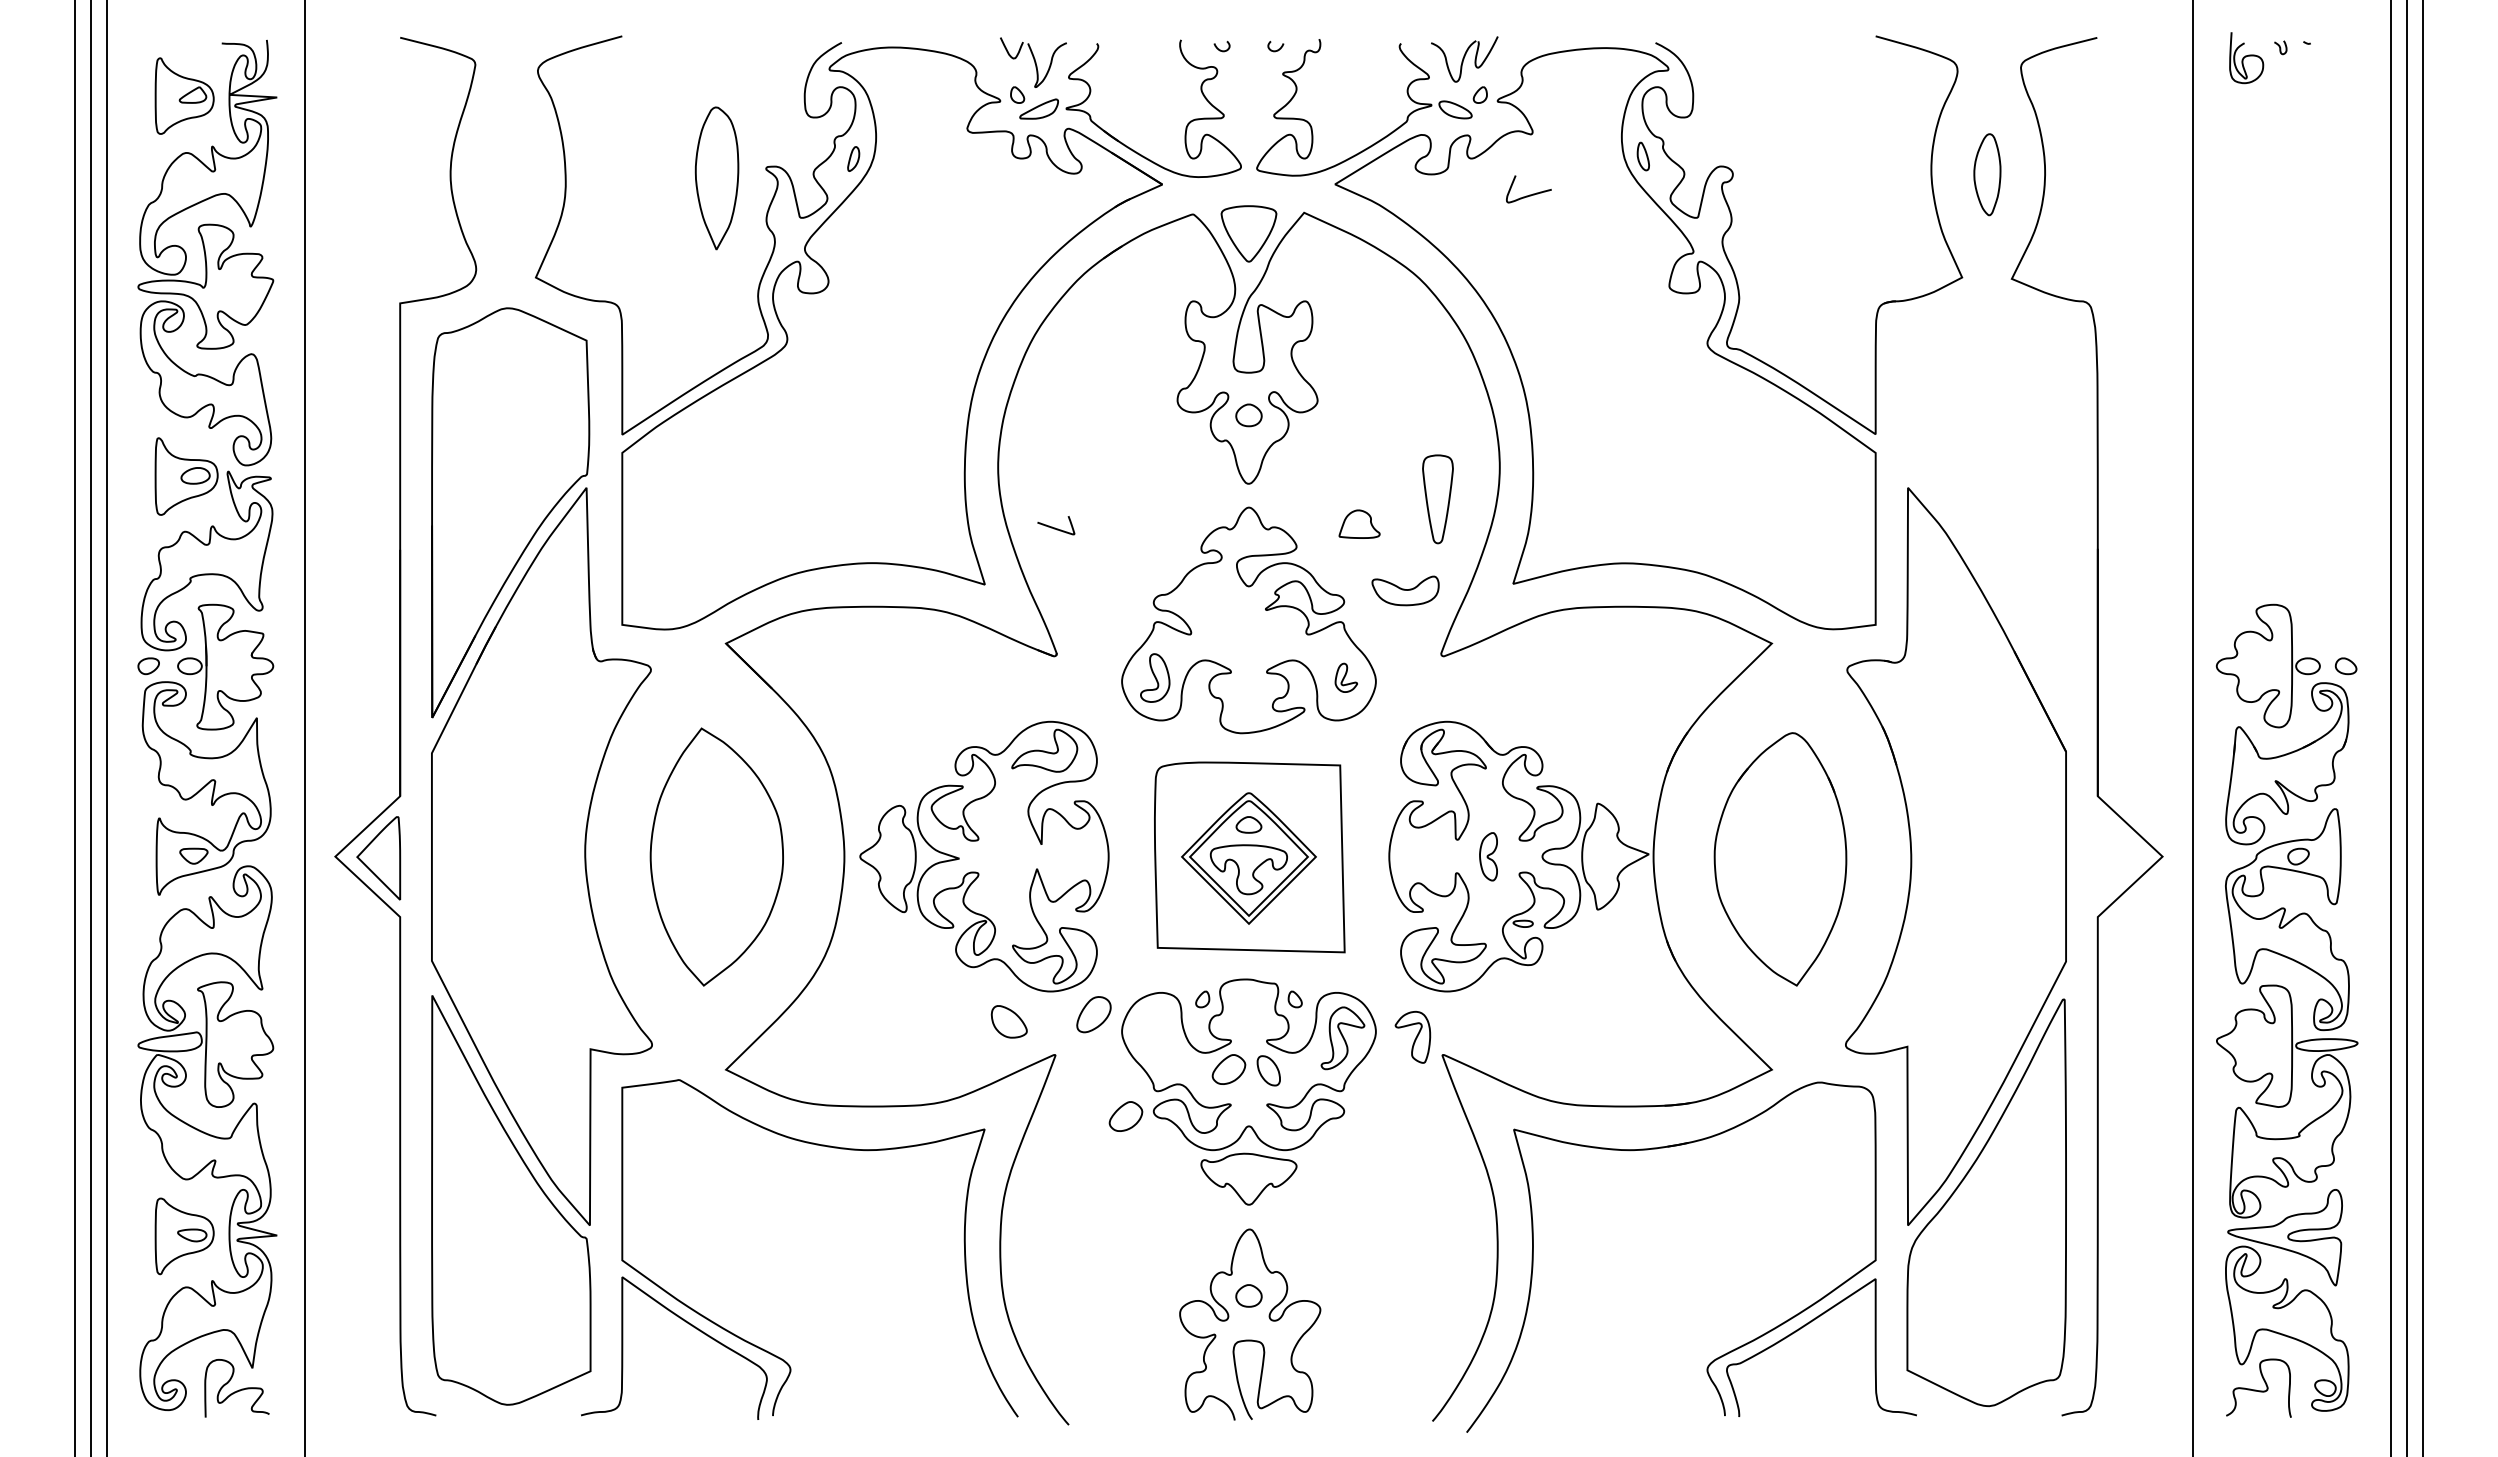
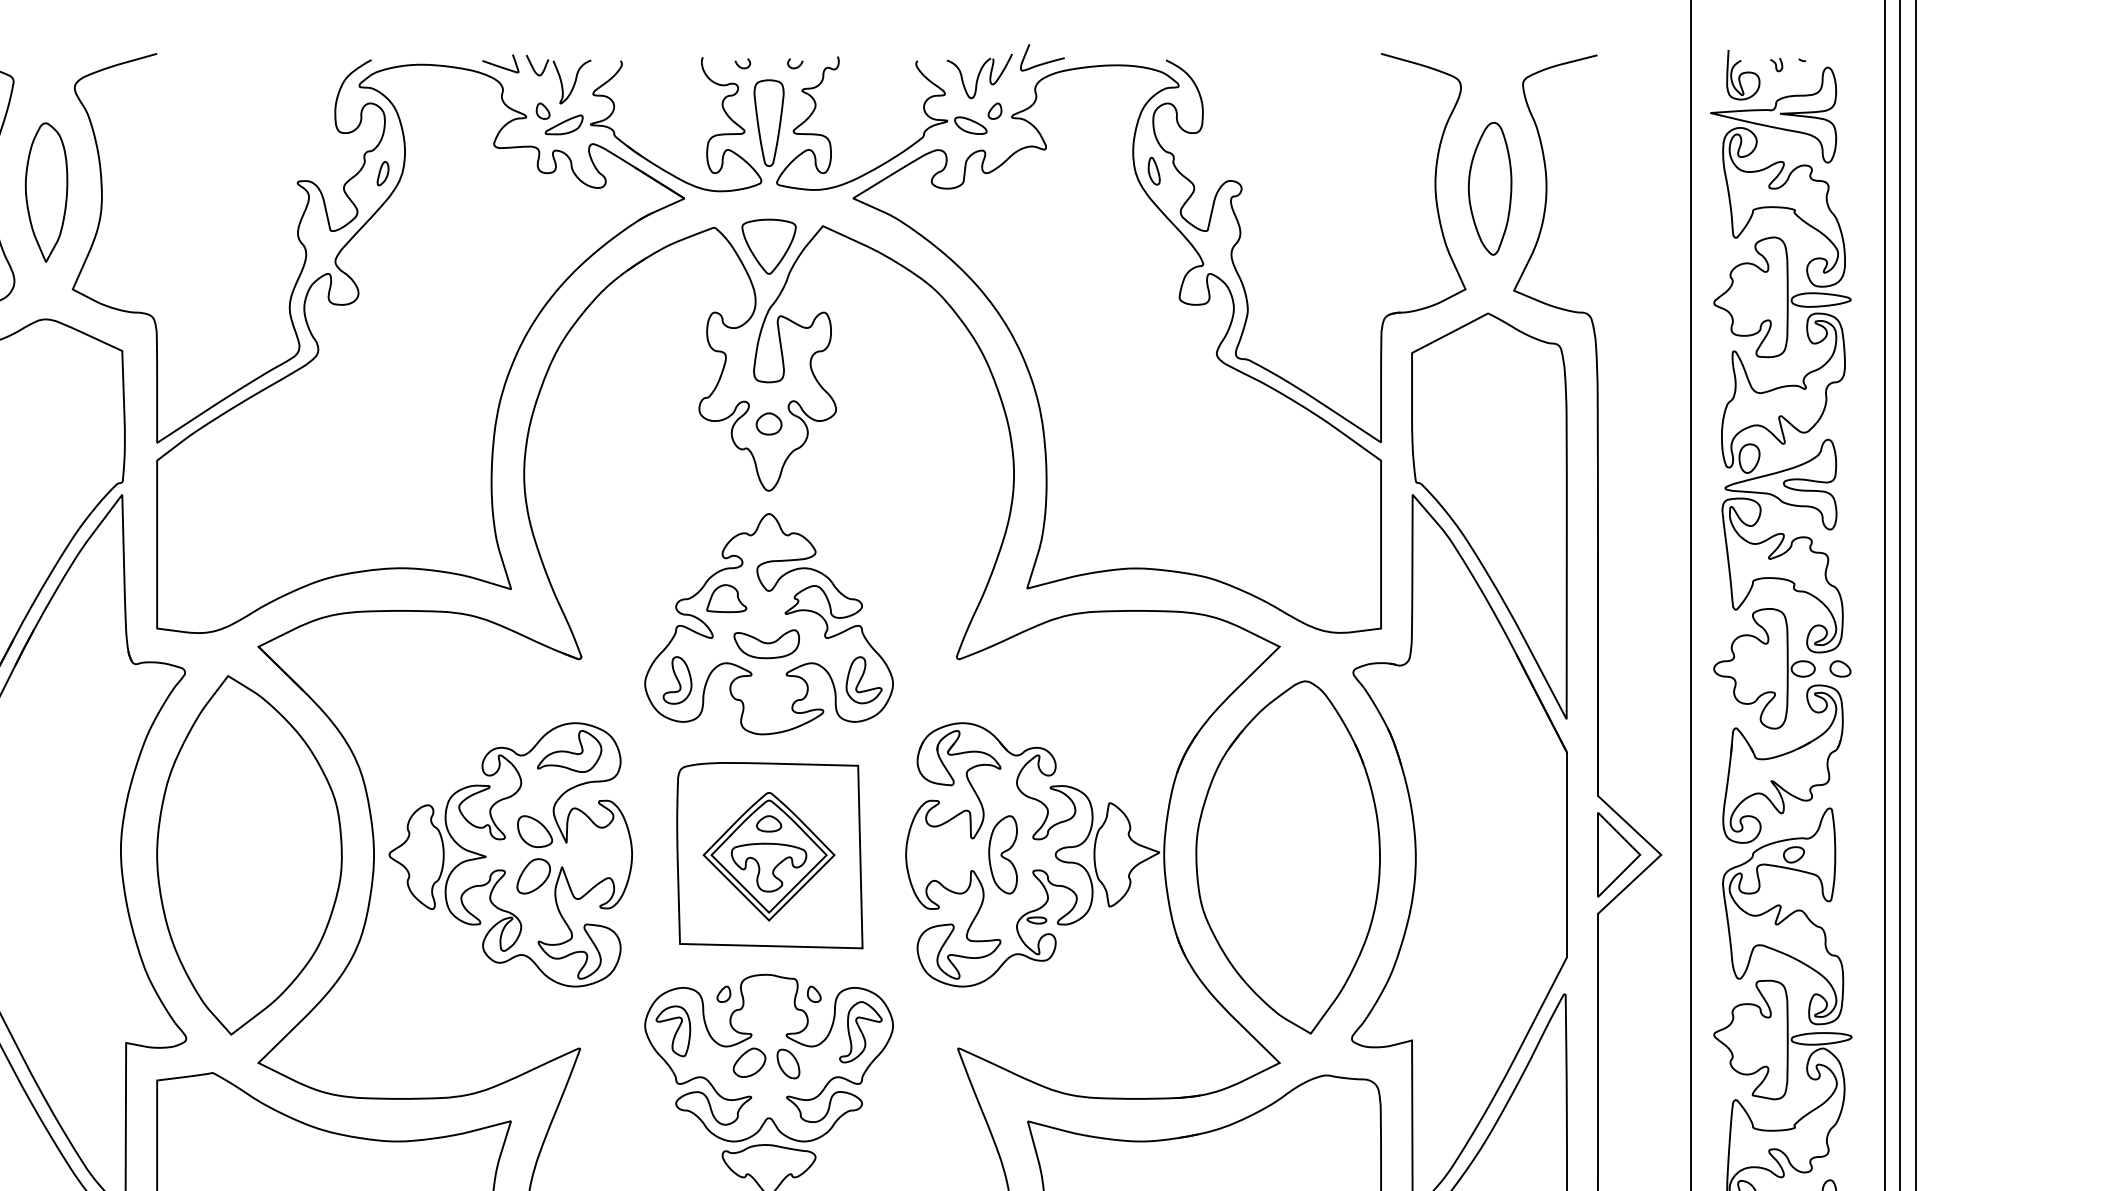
part: (1987, 174) -> (1490, 188), size x1.67
part: (716, 178) -> (46, 192), moved
curve: (1529, 194) -> (1043, 62), moved
part: (2284, 349) -> (1780, 359), added
part: (1437, 499) -> (768, 123), moved
part: (1986, 509) -> (1489, 515), added
part: (1359, 523) -> (726, 597), moved
curve: (1055, 527) -> (500, 65), moved
part: (1405, 590) -> (766, 643), moved
part: (1346, 677) -> (864, 679), size x1.67
part: (716, 856) -> (249, 854), size x1.43
part: (1488, 856) -> (1002, 854), size x1.67
part: (2119, 856) -> (1619, 854), added
part: (1780, 859) -> (1288, 857), size x1.43
part: (1093, 1014) -> (533, 876), moved
part: (1008, 1021) -> (534, 831), moved
part: (1412, 1036) -> (672, 1030), moved
part: (1125, 1116) -> (648, 1108), removed

